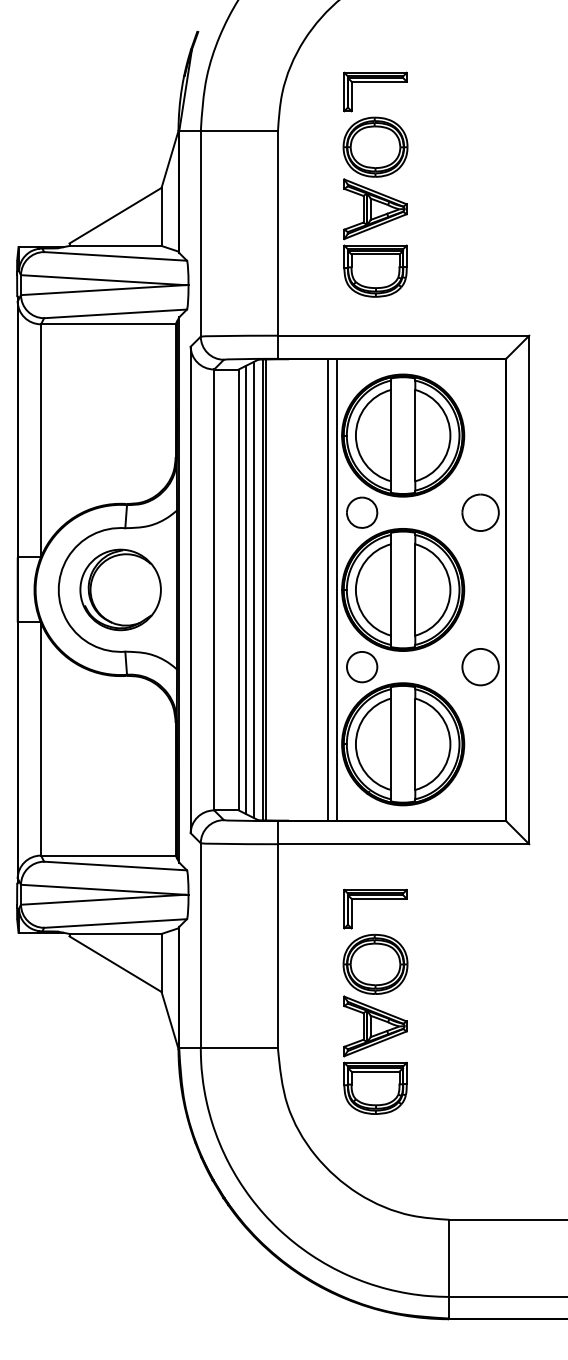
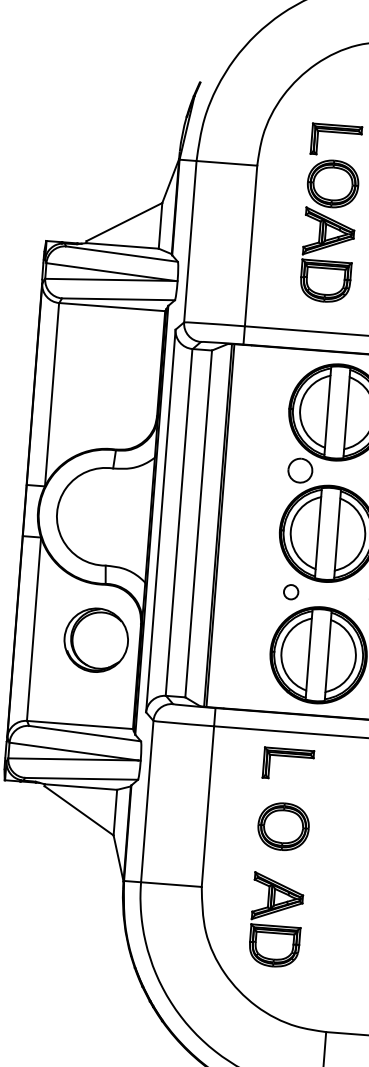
part: (120, 589) -> (96, 639), moved
line: (246, 589) -> (204, 524), removed
line: (254, 589) -> (211, 524), removed
line: (328, 589) -> (269, 529), removed
line: (336, 589) -> (275, 529), removed
circle: (362, 667) -> (291, 592), size x0.6
part: (375, 899) -> (288, 756), moved
part: (375, 1062) -> (275, 925), moved

